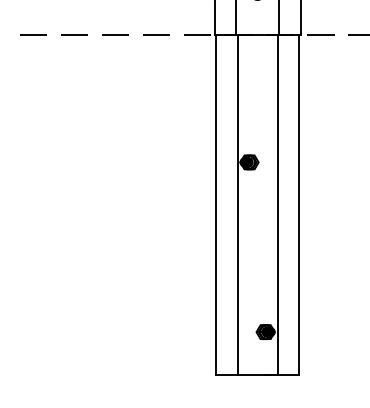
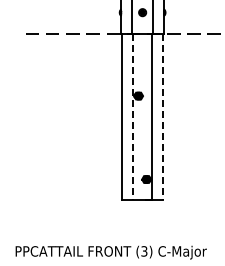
line: (237, 205) -> (132, 117), solid -> dashed
line: (298, 205) -> (162, 117), solid -> dashed

